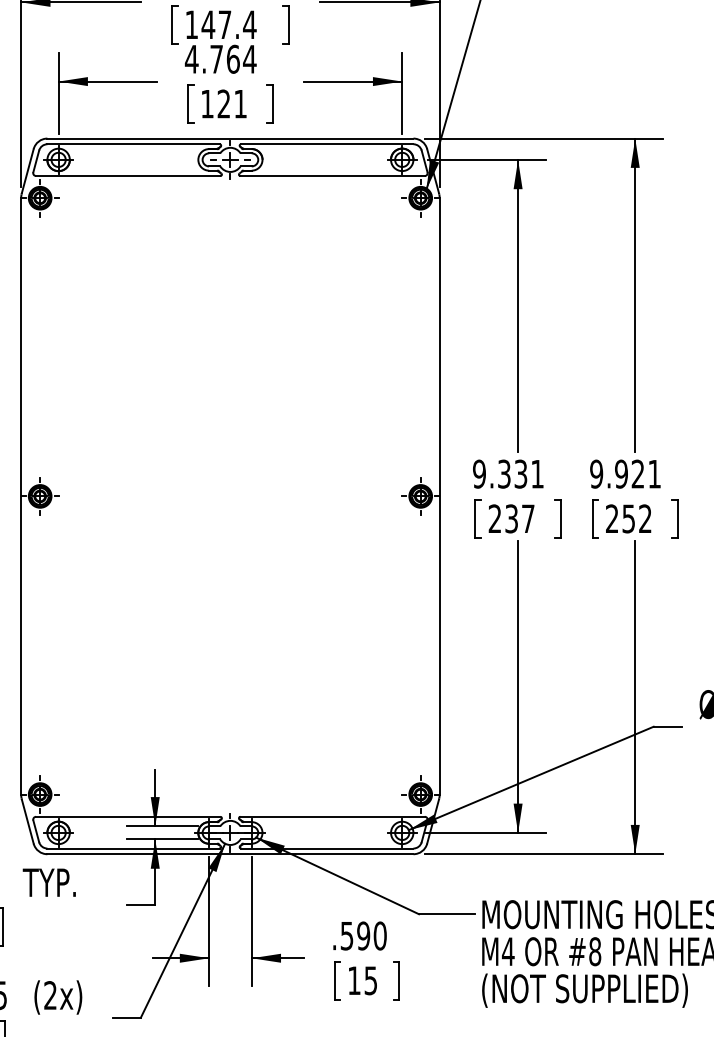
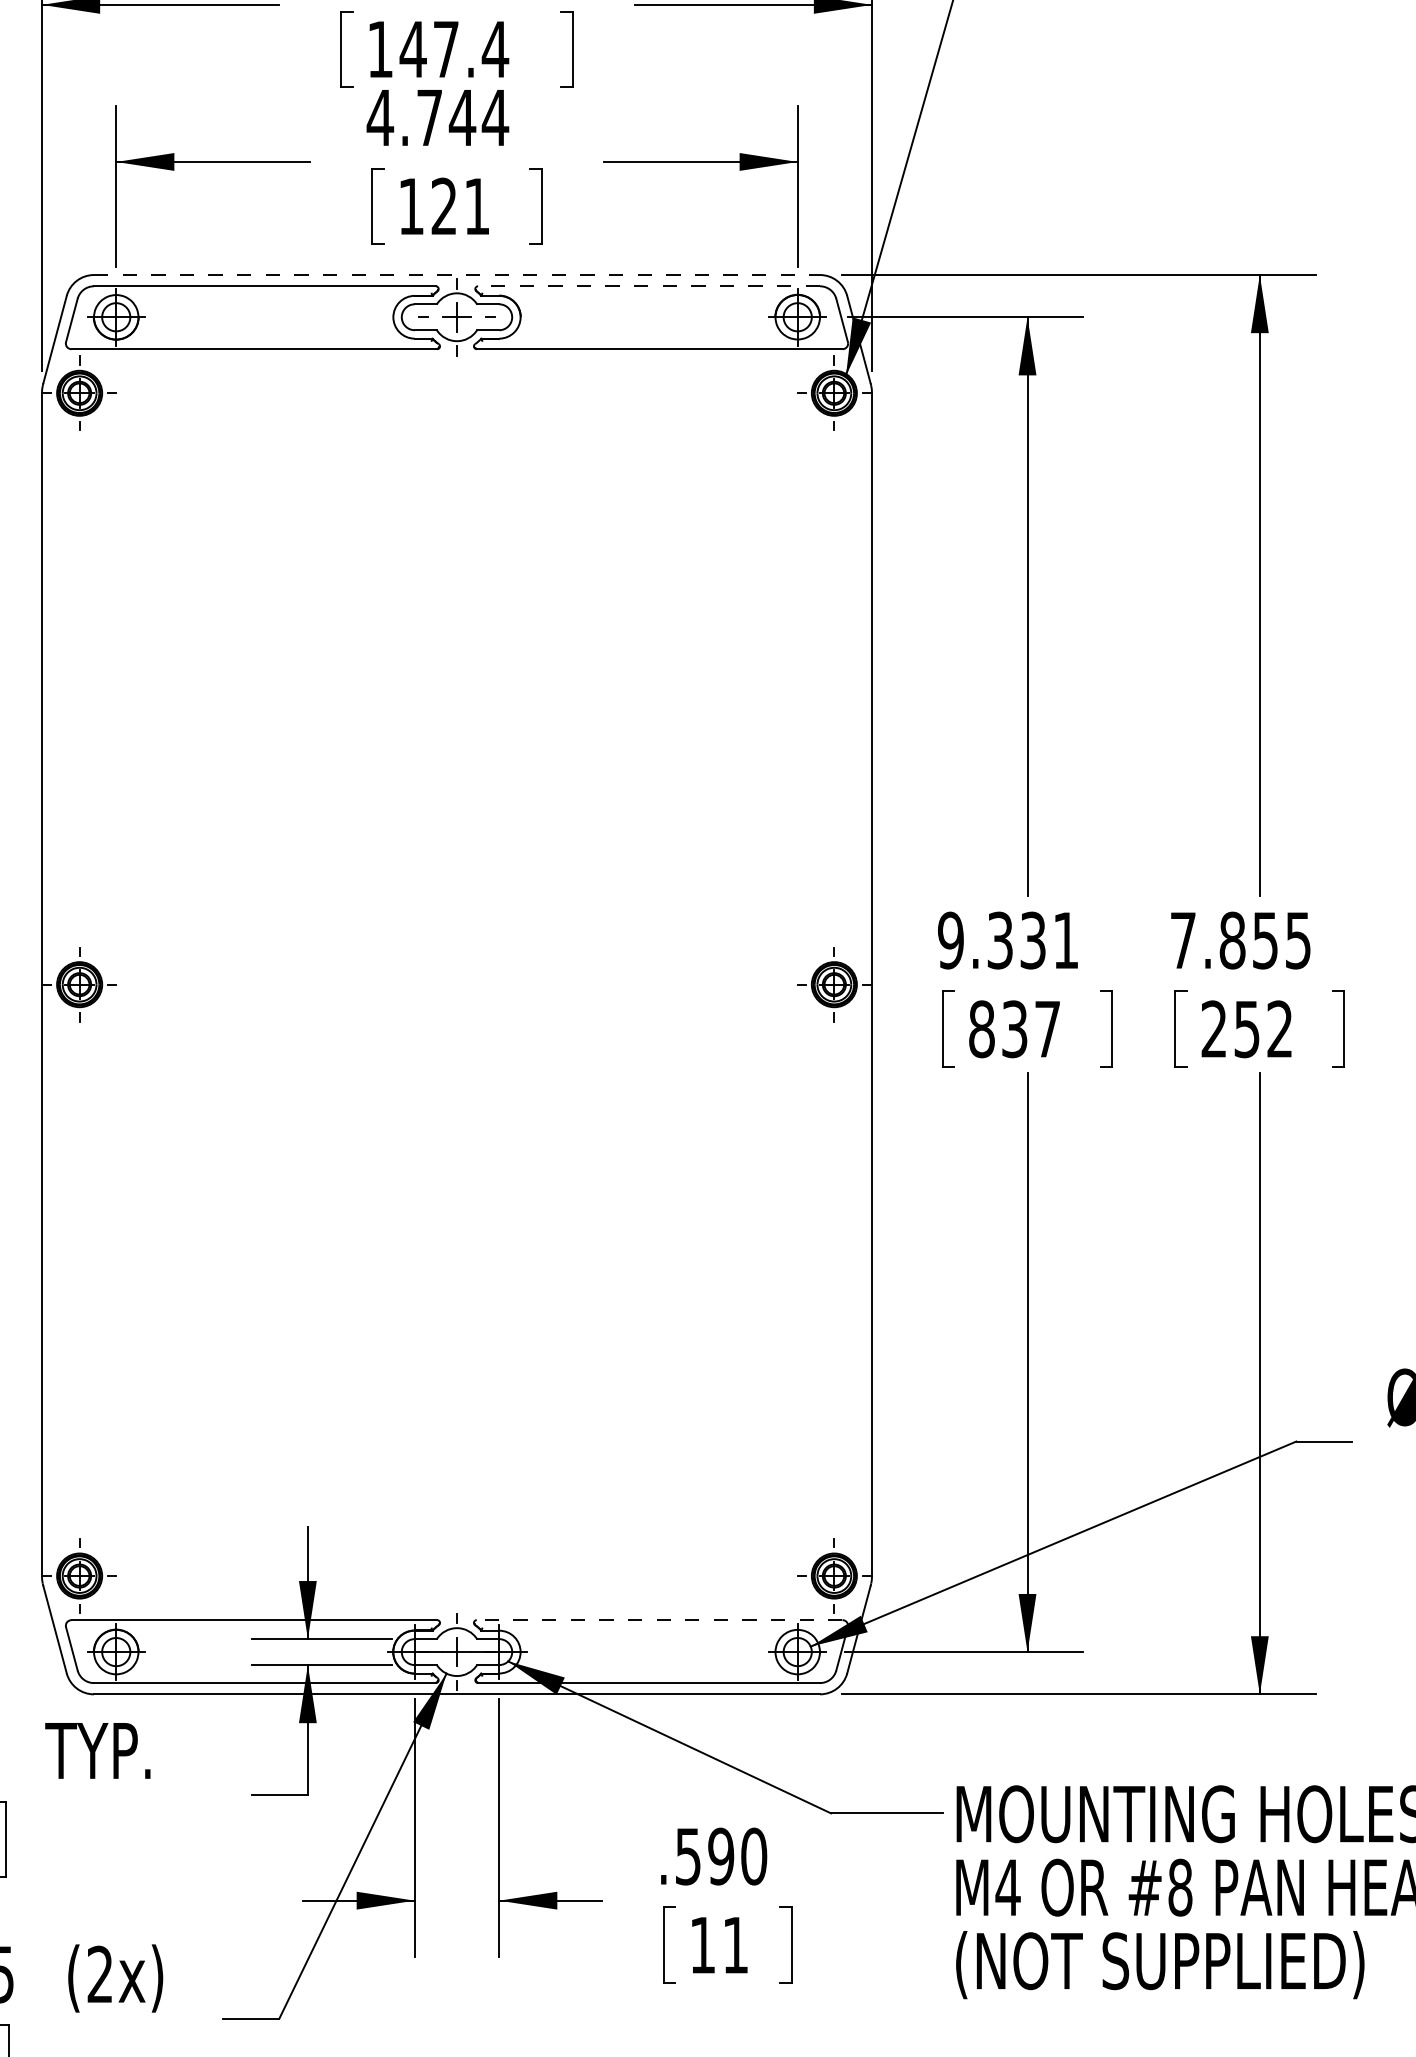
text: (233, 58) -> (463, 116), 4.764 -> 4.744
line: (230, 138) -> (457, 274), solid -> dashed
line: (326, 144) -> (647, 286), solid -> dashed
text: (625, 473) -> (1240, 939), 9.921 -> 7.855
text: (494, 518) -> (980, 1028), 237 -> 837
line: (332, 816) -> (659, 1619), solid -> dashed
text: (370, 980) -> (734, 1944), 15 -> 11

